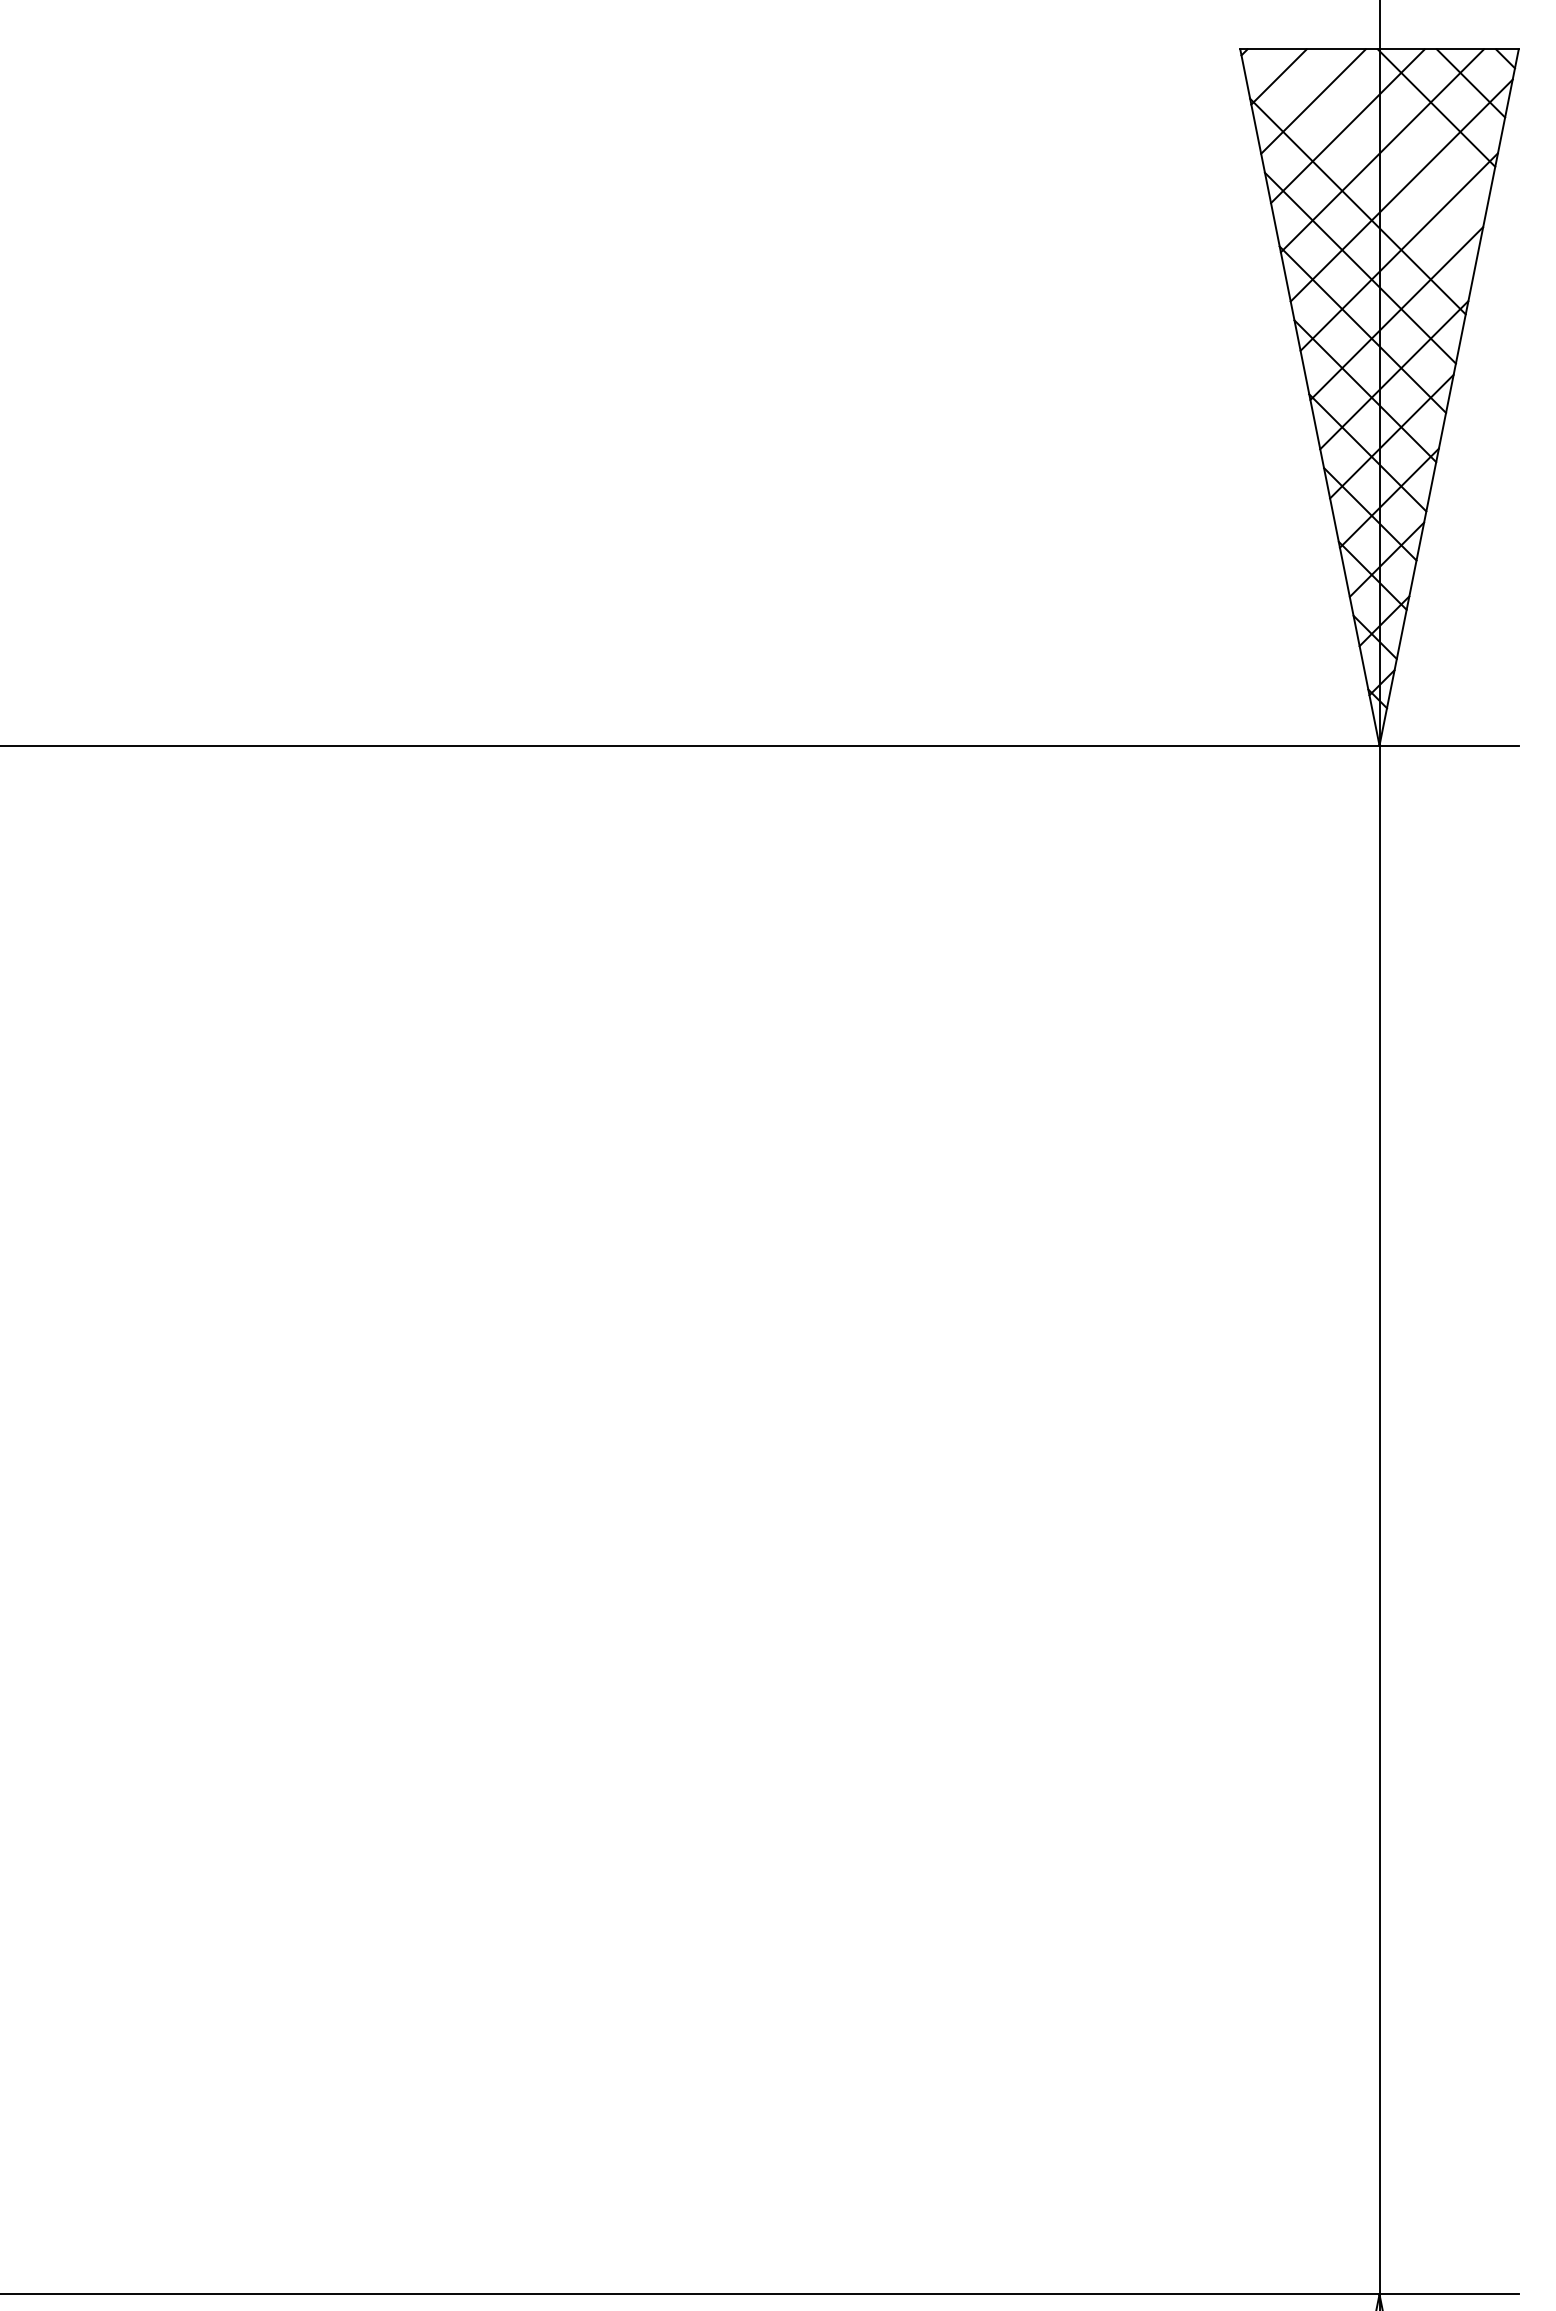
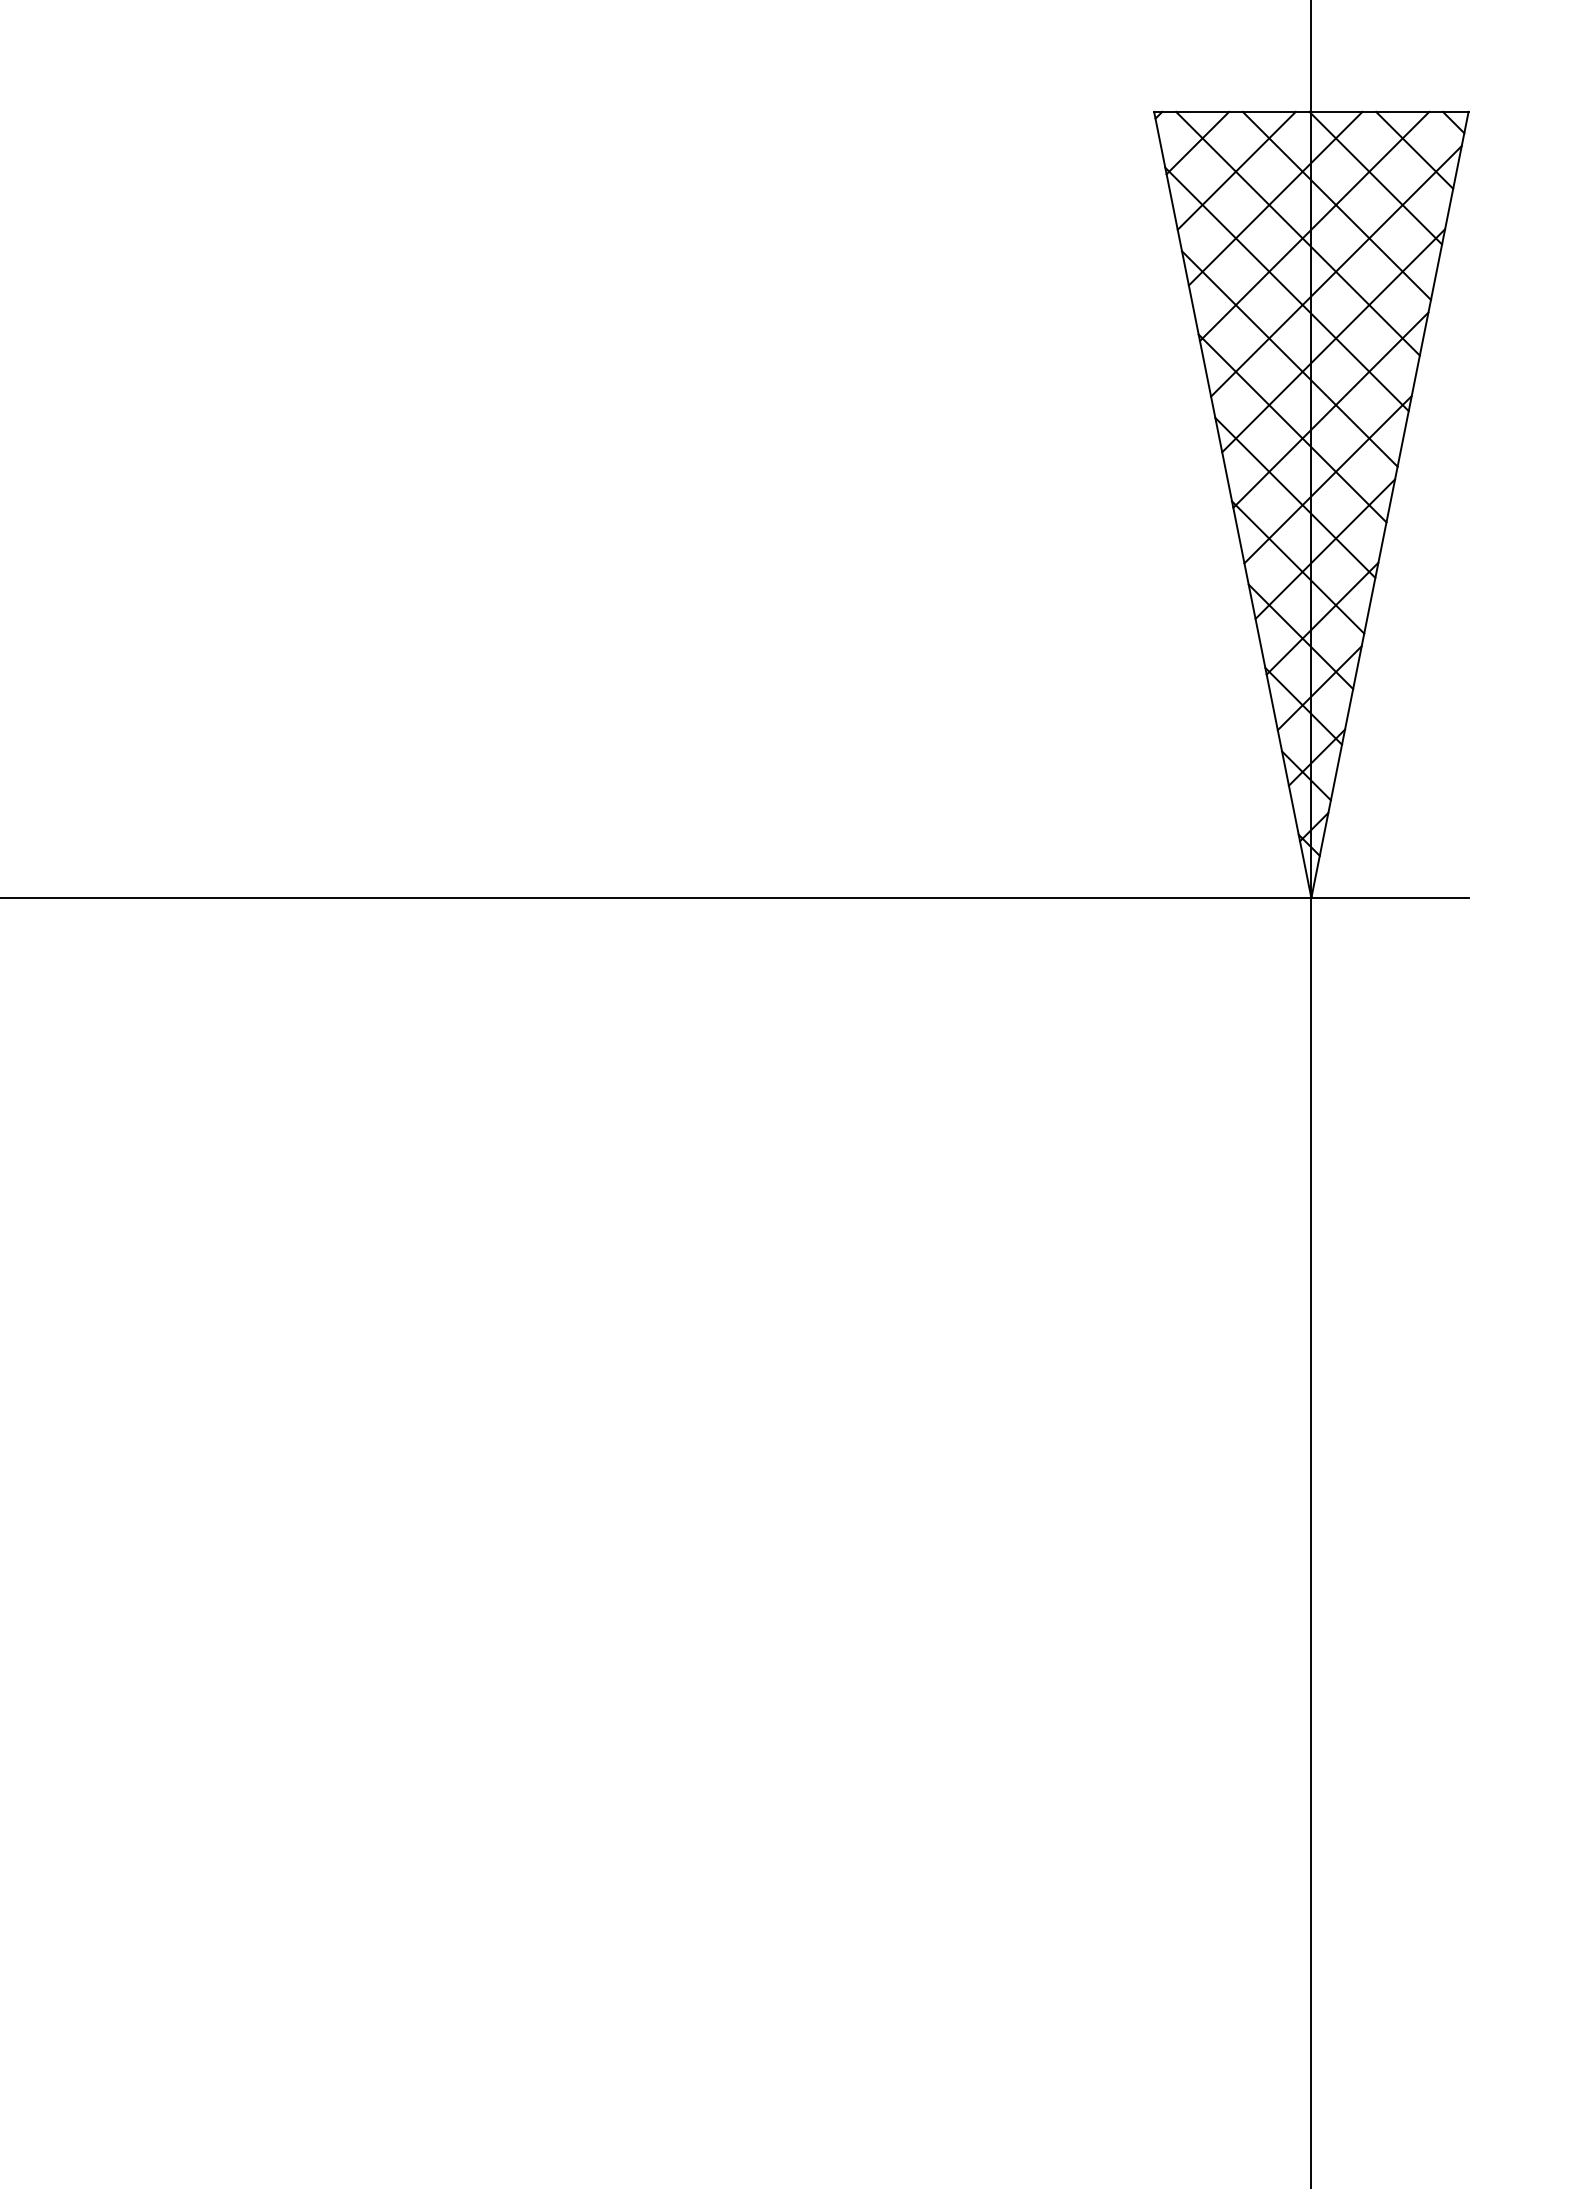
line: (1401, 132) -> (1336, 205), added
line: (1367, 157) -> (1297, 233), added

